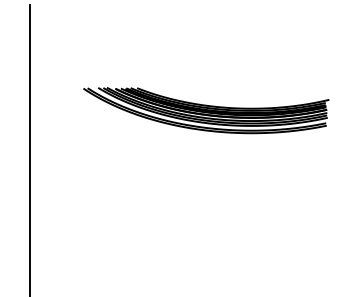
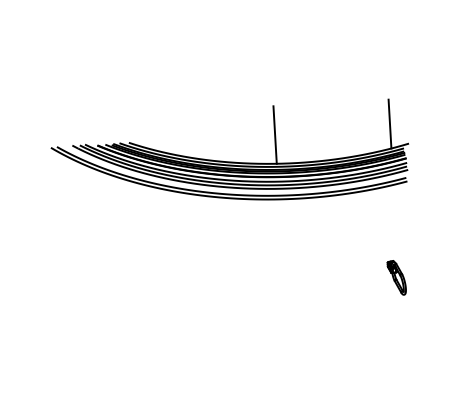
line: (317, 85) -> (390, 123), added
line: (237, 88) -> (274, 134), added
part: (315, 191) -> (396, 277), added

